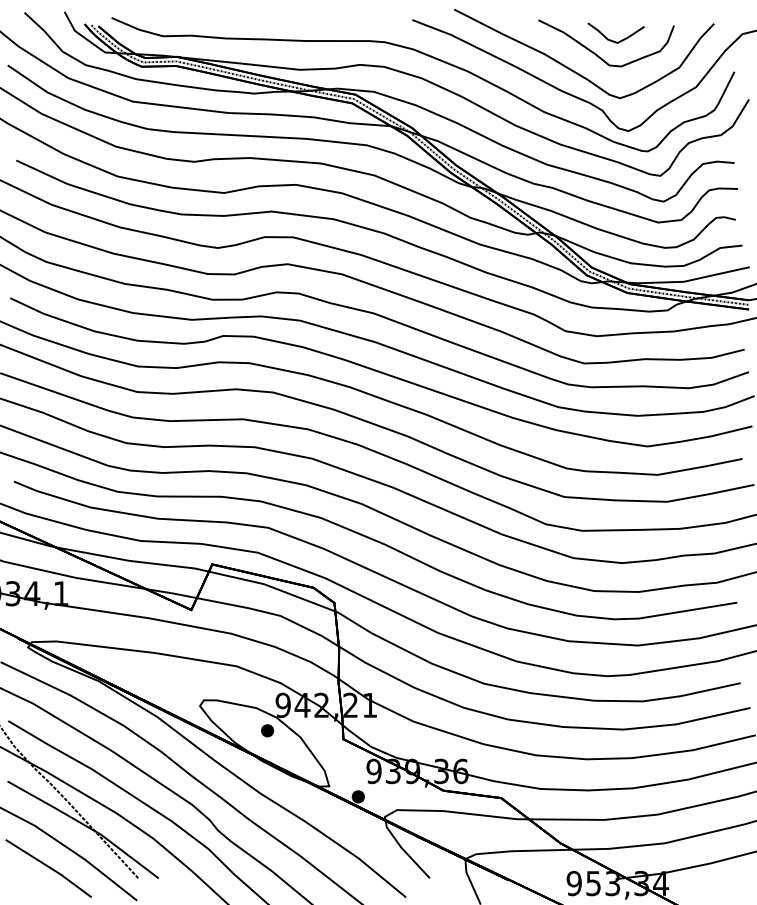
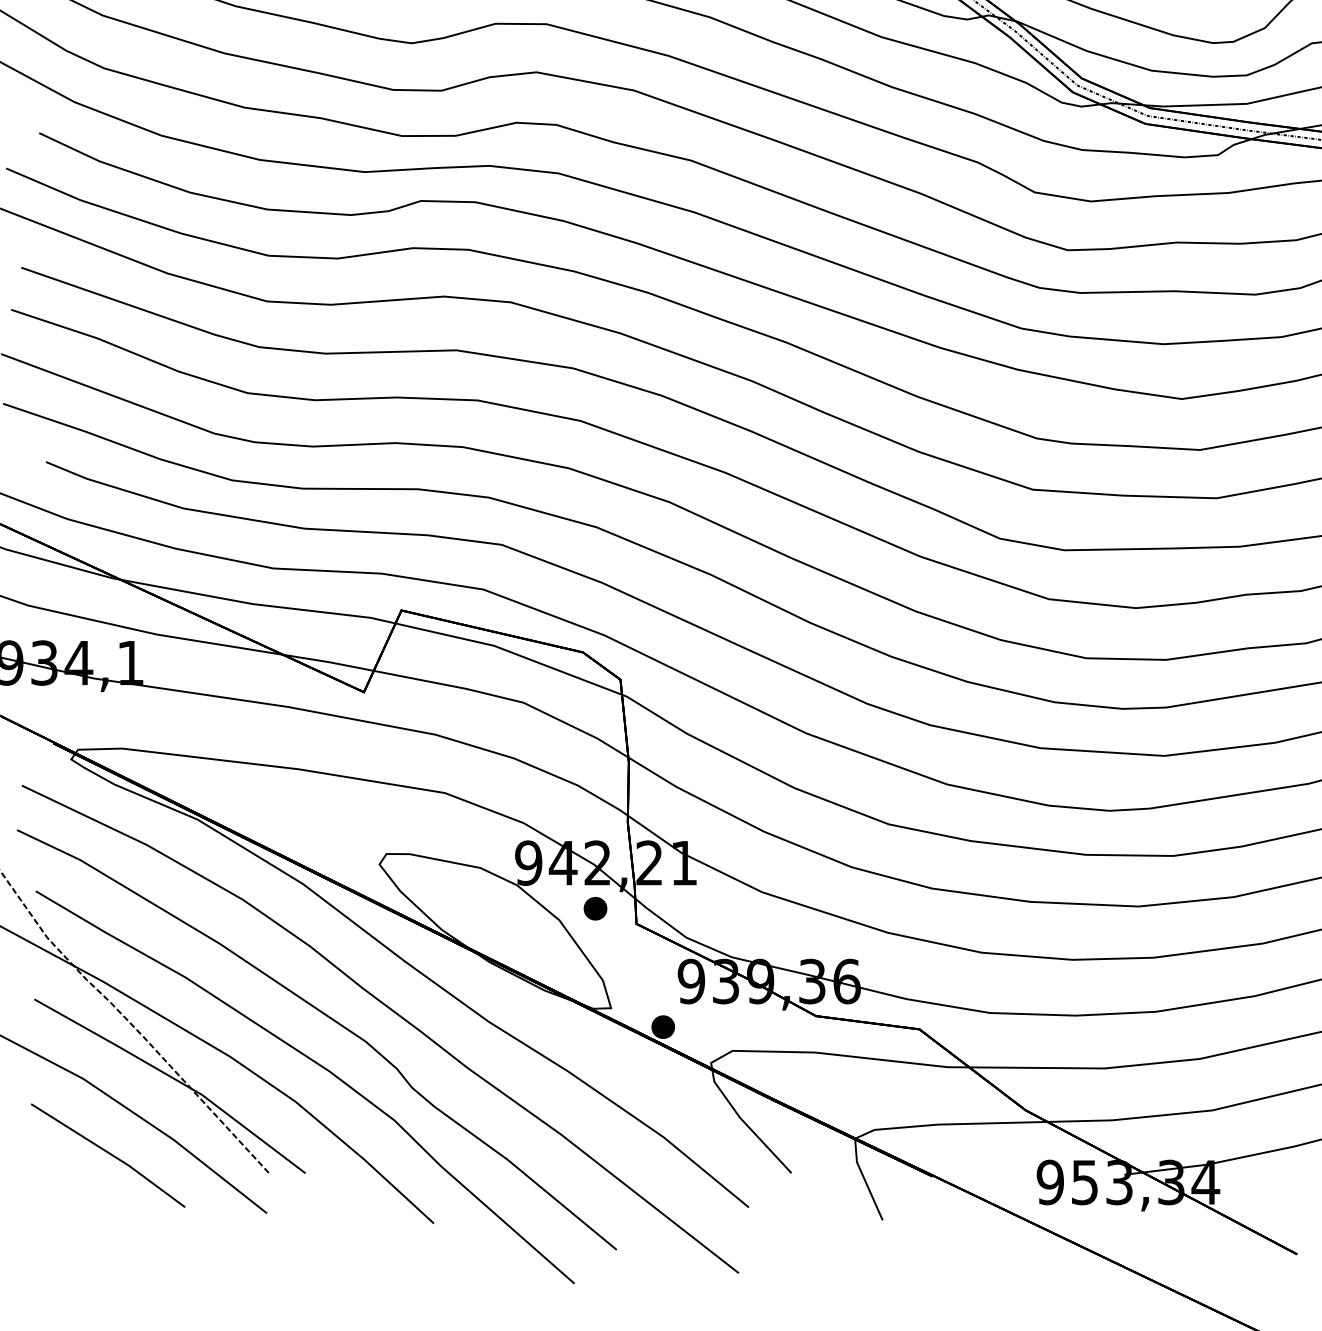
part: (267, 730) -> (595, 908), moved

